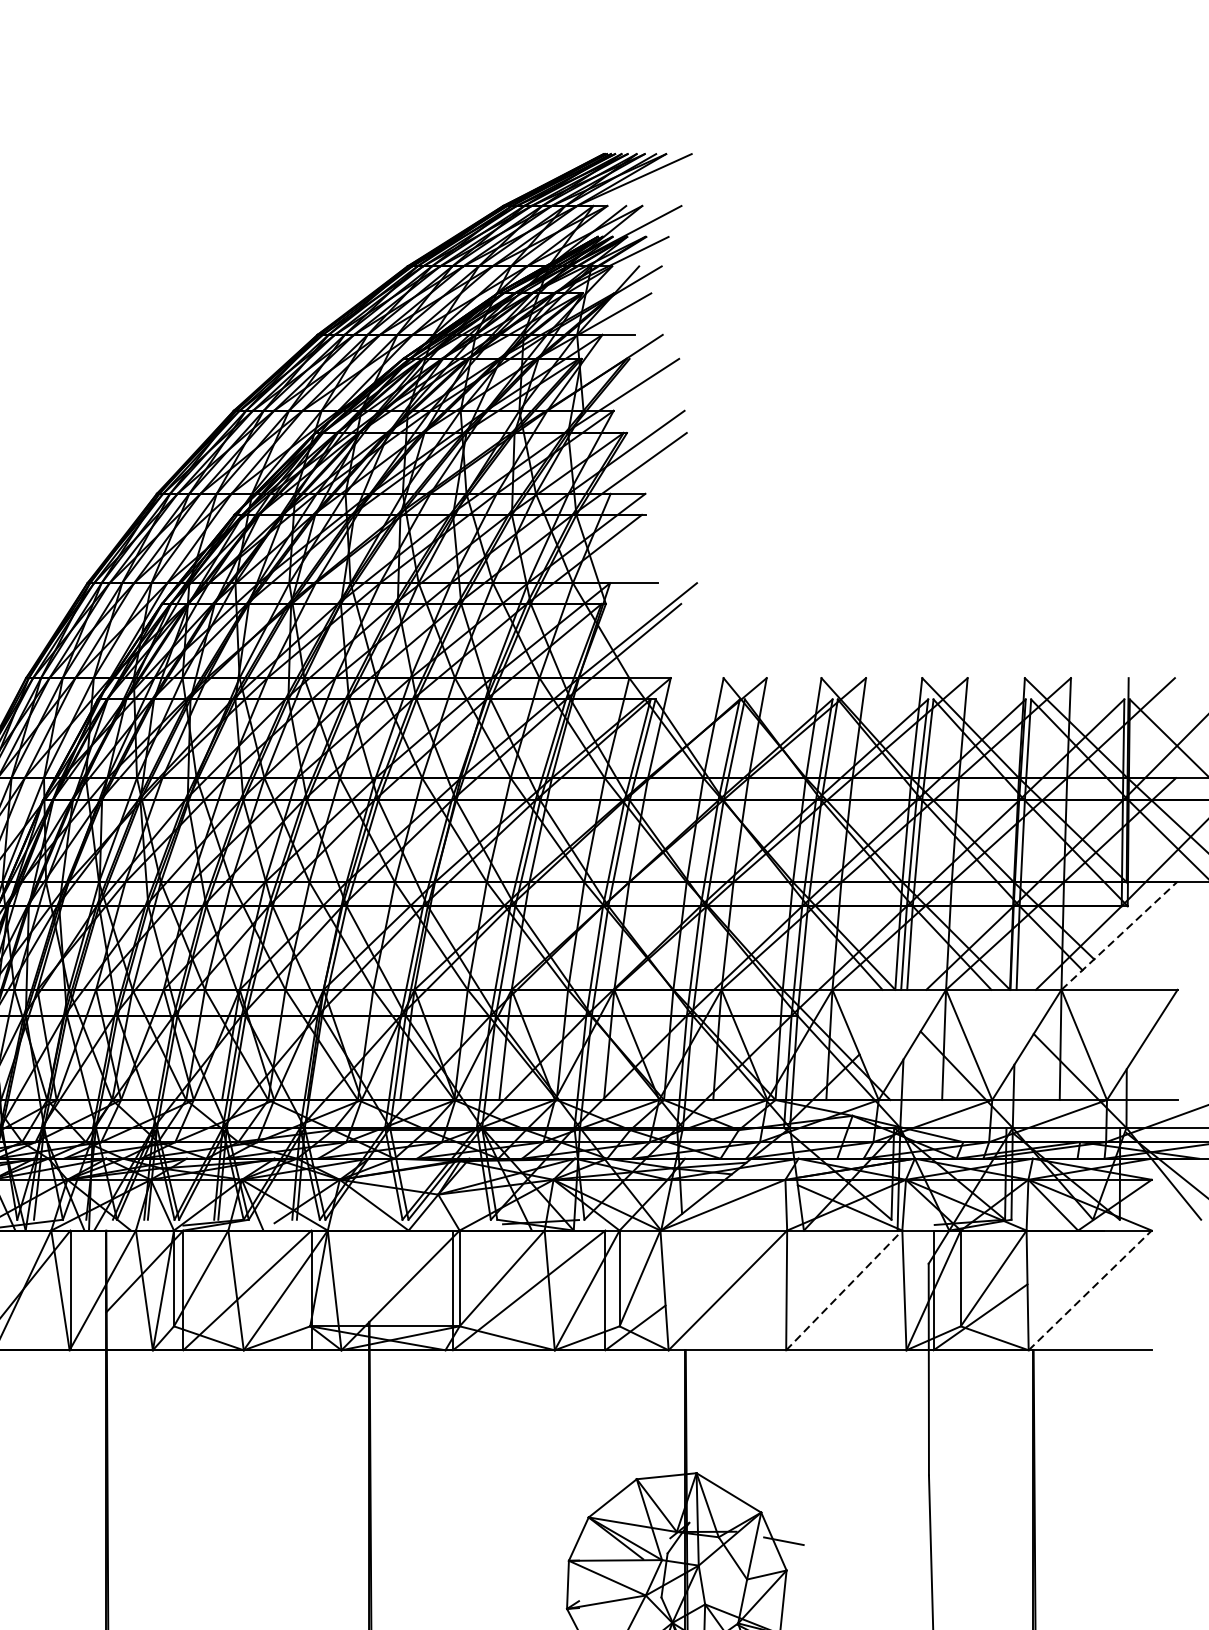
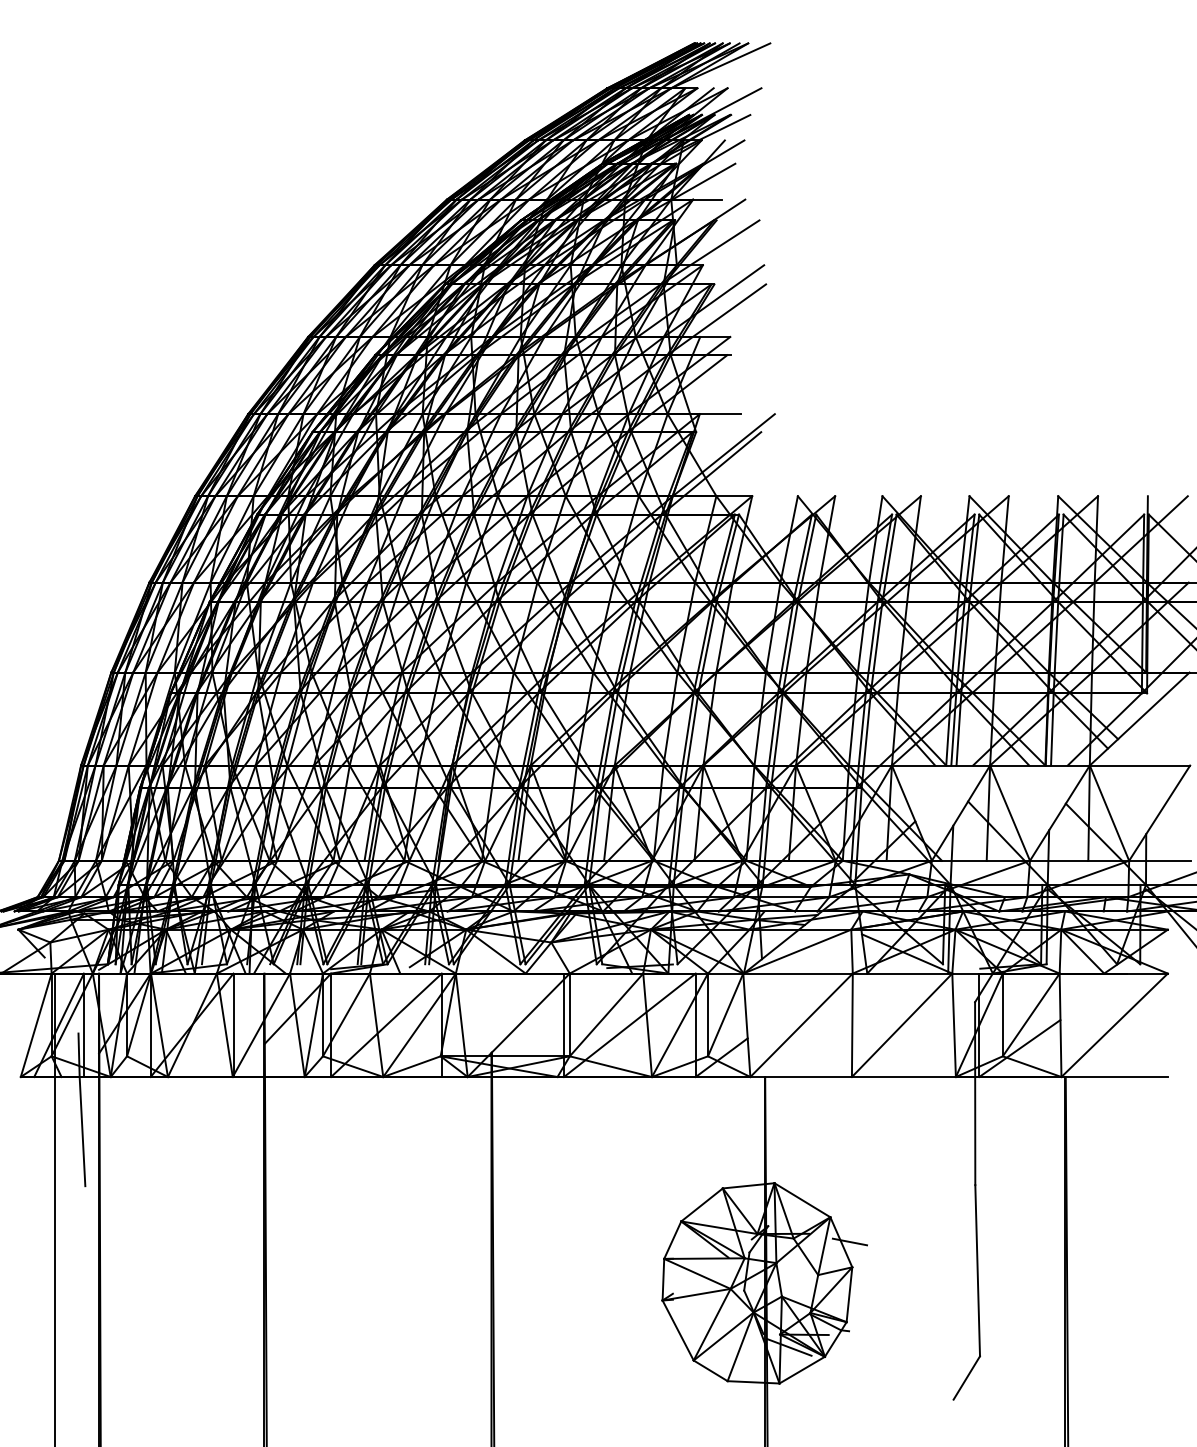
line: (1120, 935) -> (1140, 718), dashed -> solid
line: (844, 1289) -> (902, 1024), dashed -> solid
line: (1091, 1289) -> (1115, 1024), dashed -> solid

